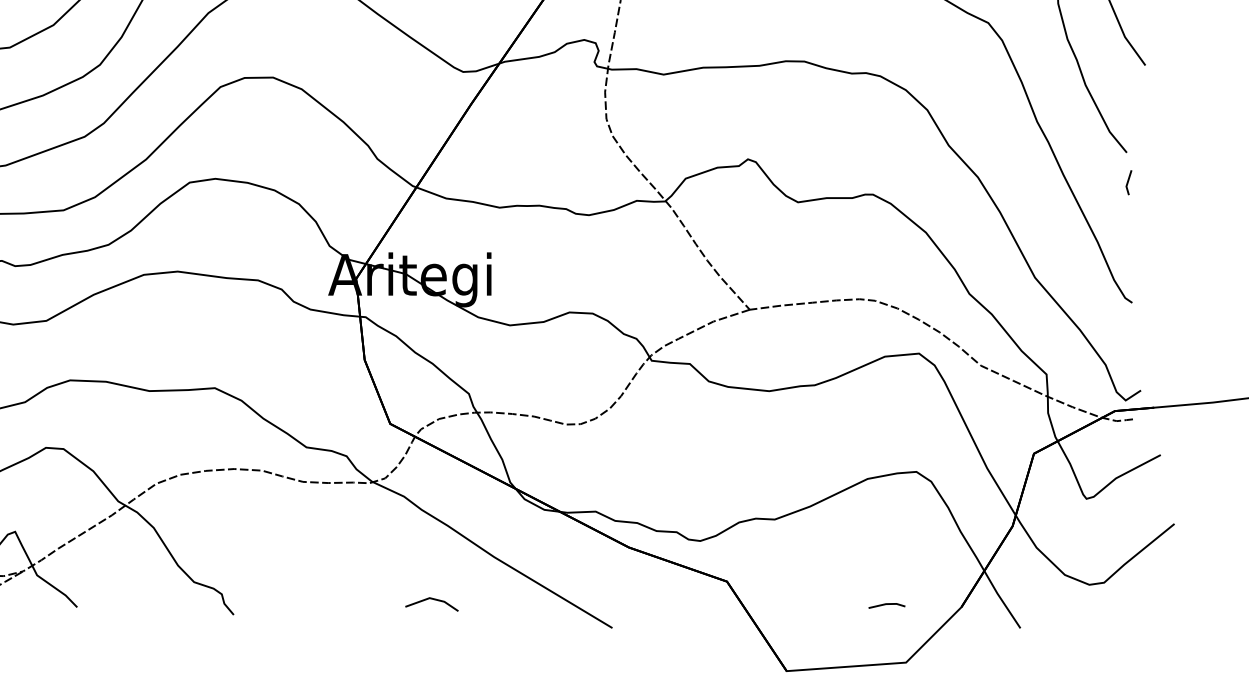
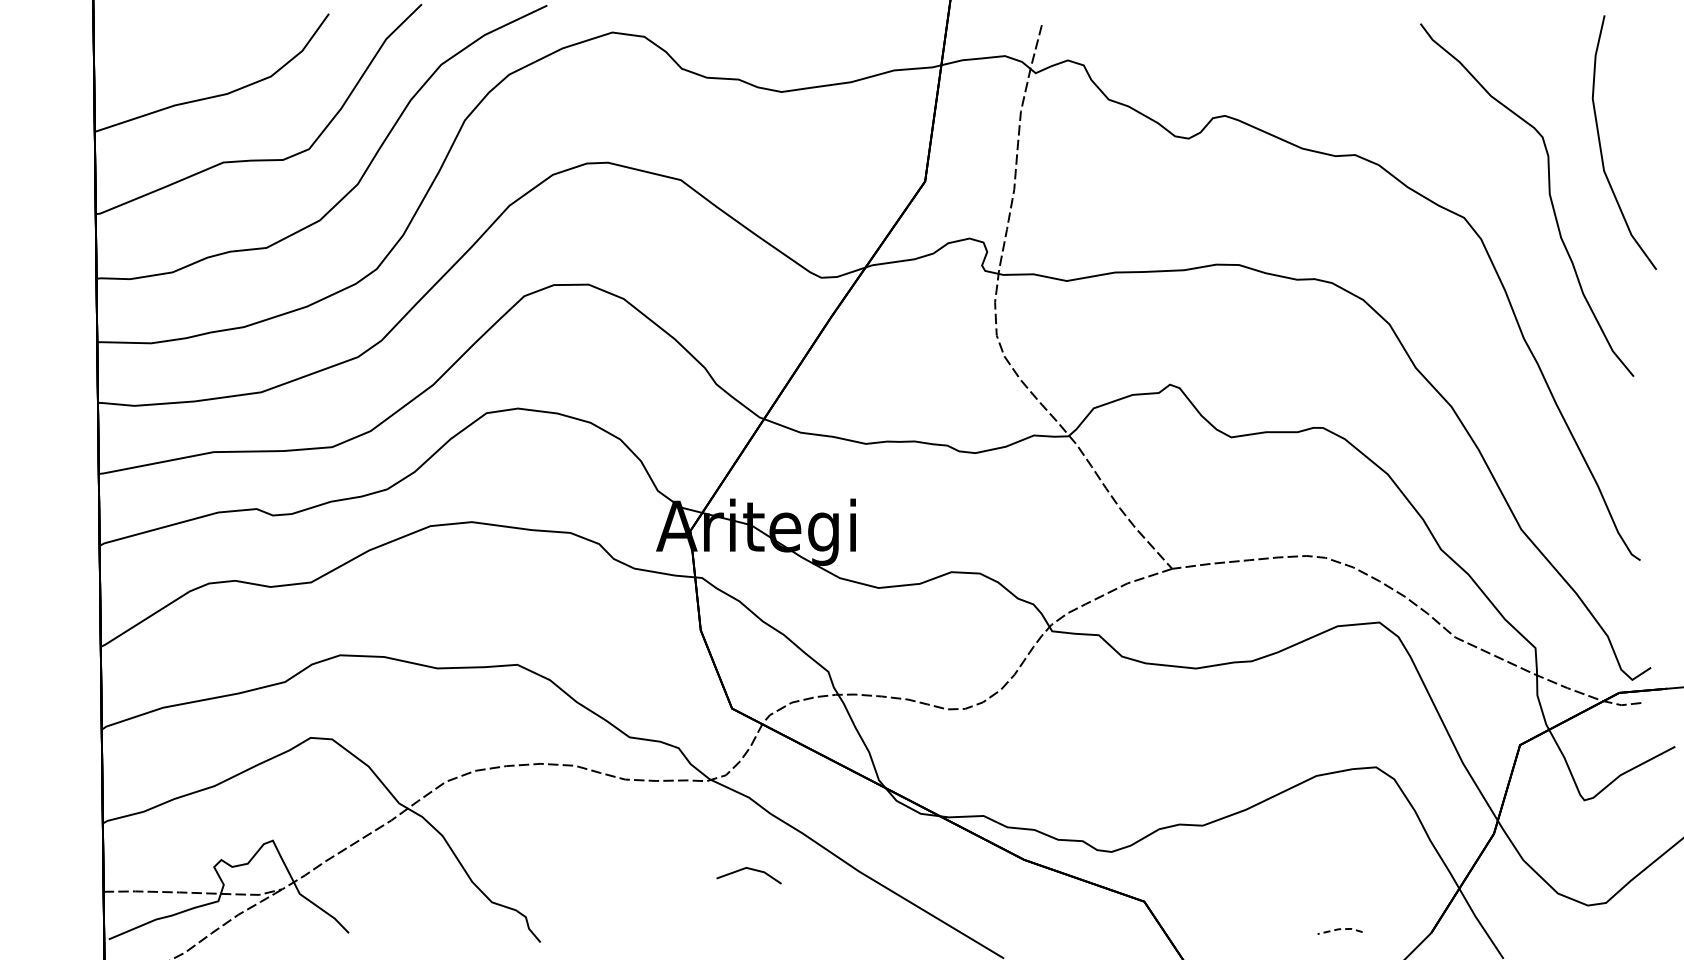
line: (1128, 182) -> (1635, 413), removed
line: (433, 600) -> (751, 870), moved
line: (887, 604) -> (1340, 929), solid -> dashed

